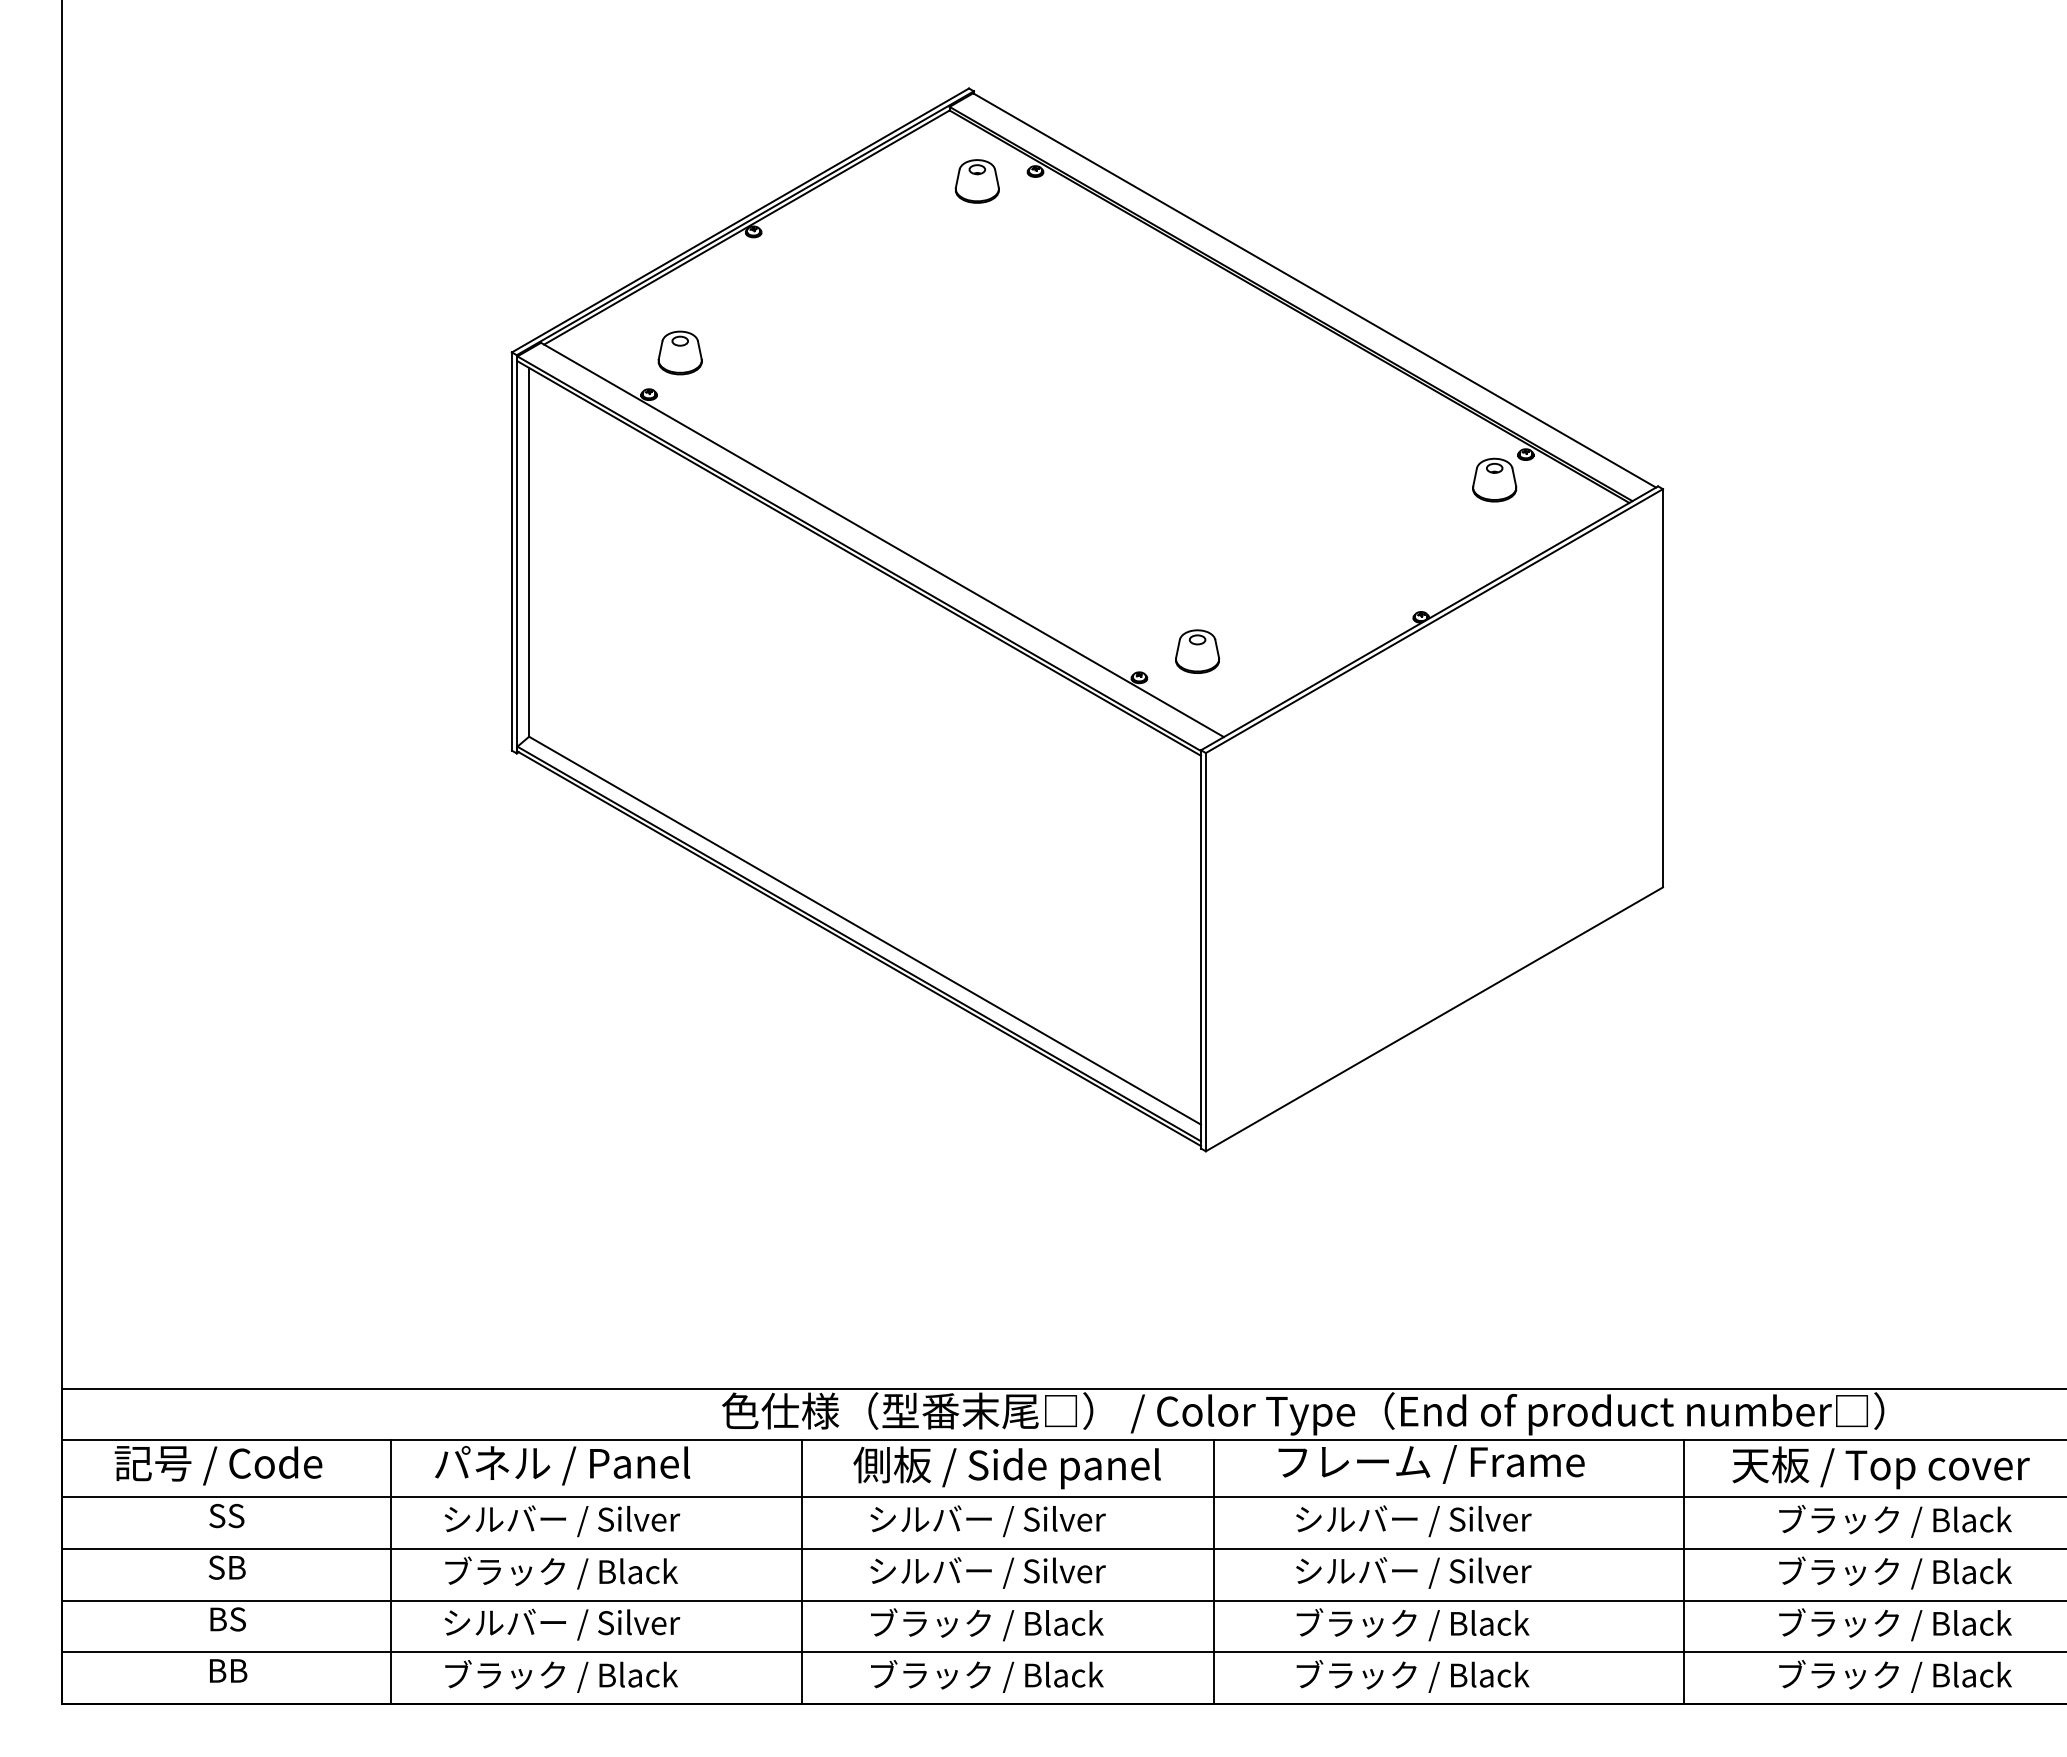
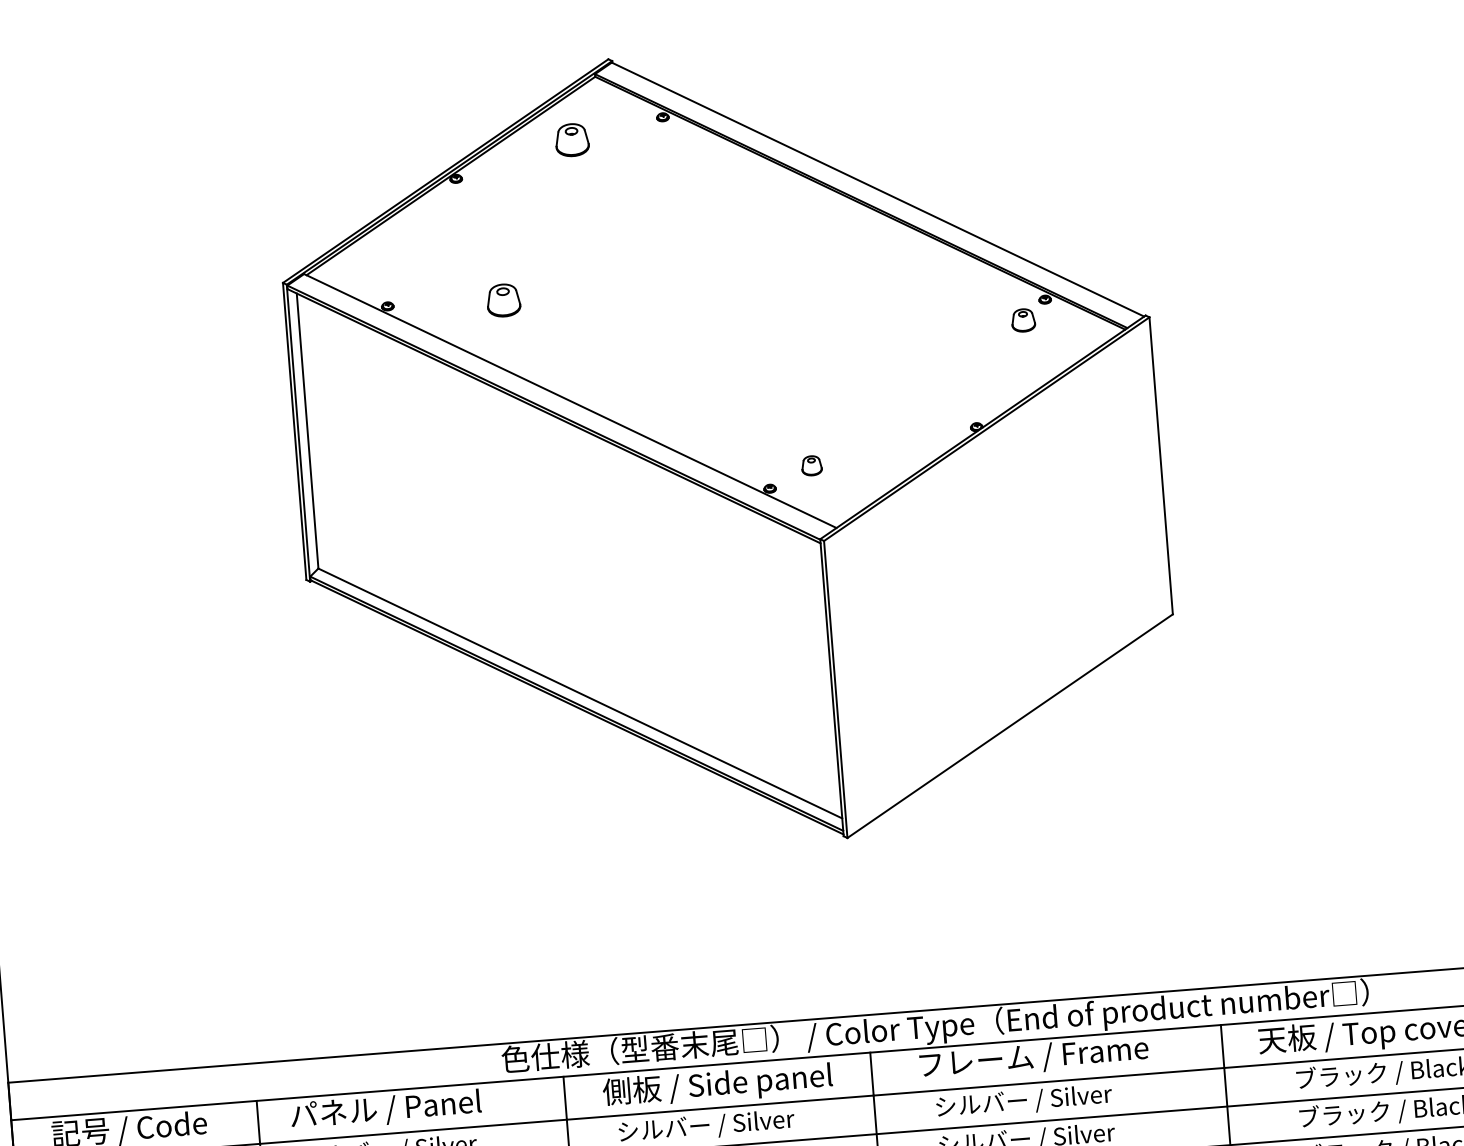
part: (976, 181) -> (571, 140), moved
part: (679, 352) -> (503, 300), moved
part: (1494, 479) -> (1023, 320), size x0.7
part: (1197, 651) -> (811, 465), size x0.6

